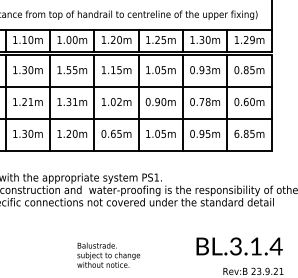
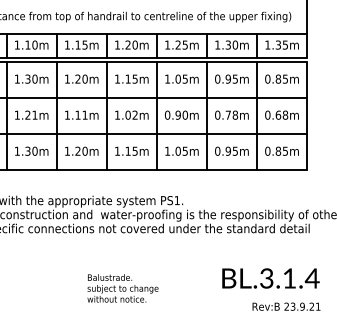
text: (72, 39) -> (81, 44), 1.00m -> 1.15m
text: (248, 39) -> (281, 44), 1.29m -> 1.35m
text: (72, 69) -> (81, 78), 1.55m -> 1.20m
text: (208, 69) -> (235, 78), 0.93m -> 0.95m
text: (68, 101) -> (77, 114), 1.31m -> 1.11m
text: (252, 102) -> (285, 115), 0.60m -> 0.68m
text: (108, 133) -> (122, 150), 0.65m -> 1.15m
text: (236, 133) -> (267, 150), 6.85m -> 0.85m

